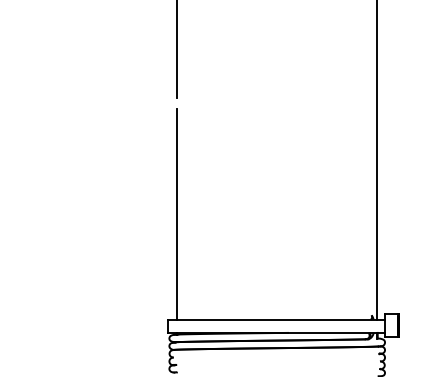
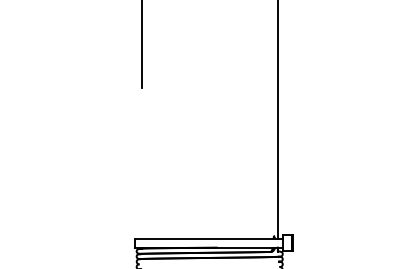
line: (176, 213) -> (141, 166), removed

